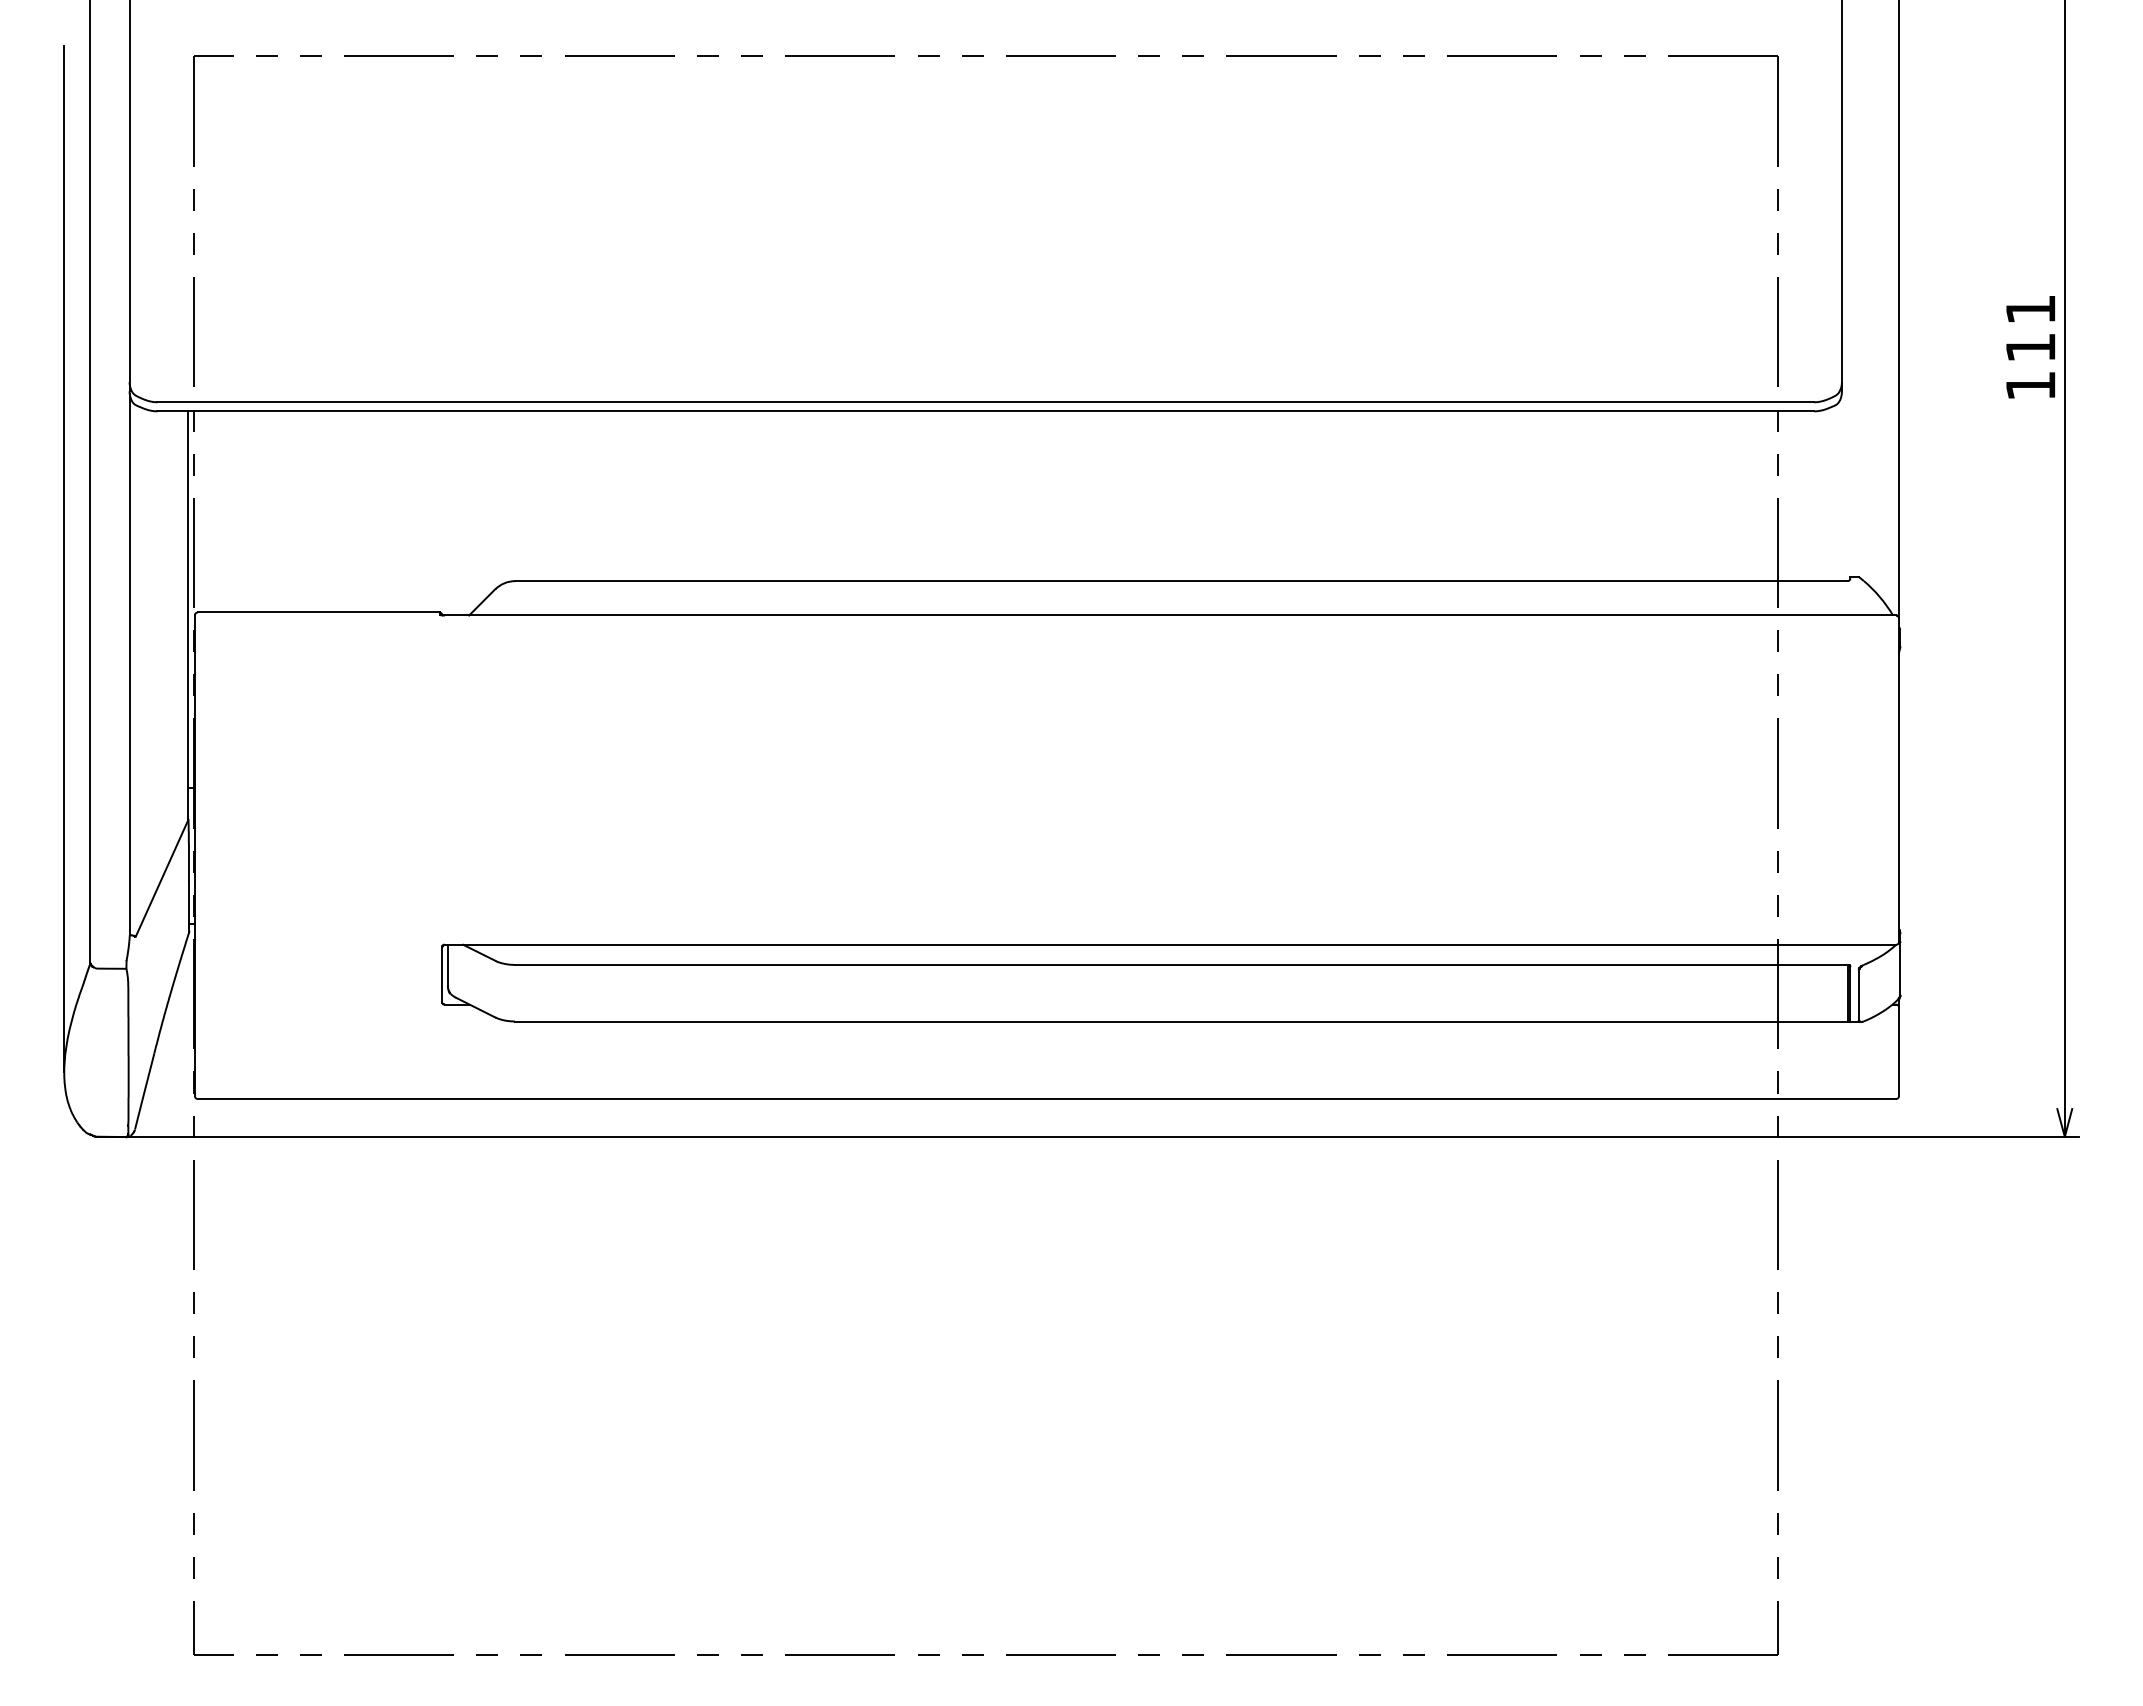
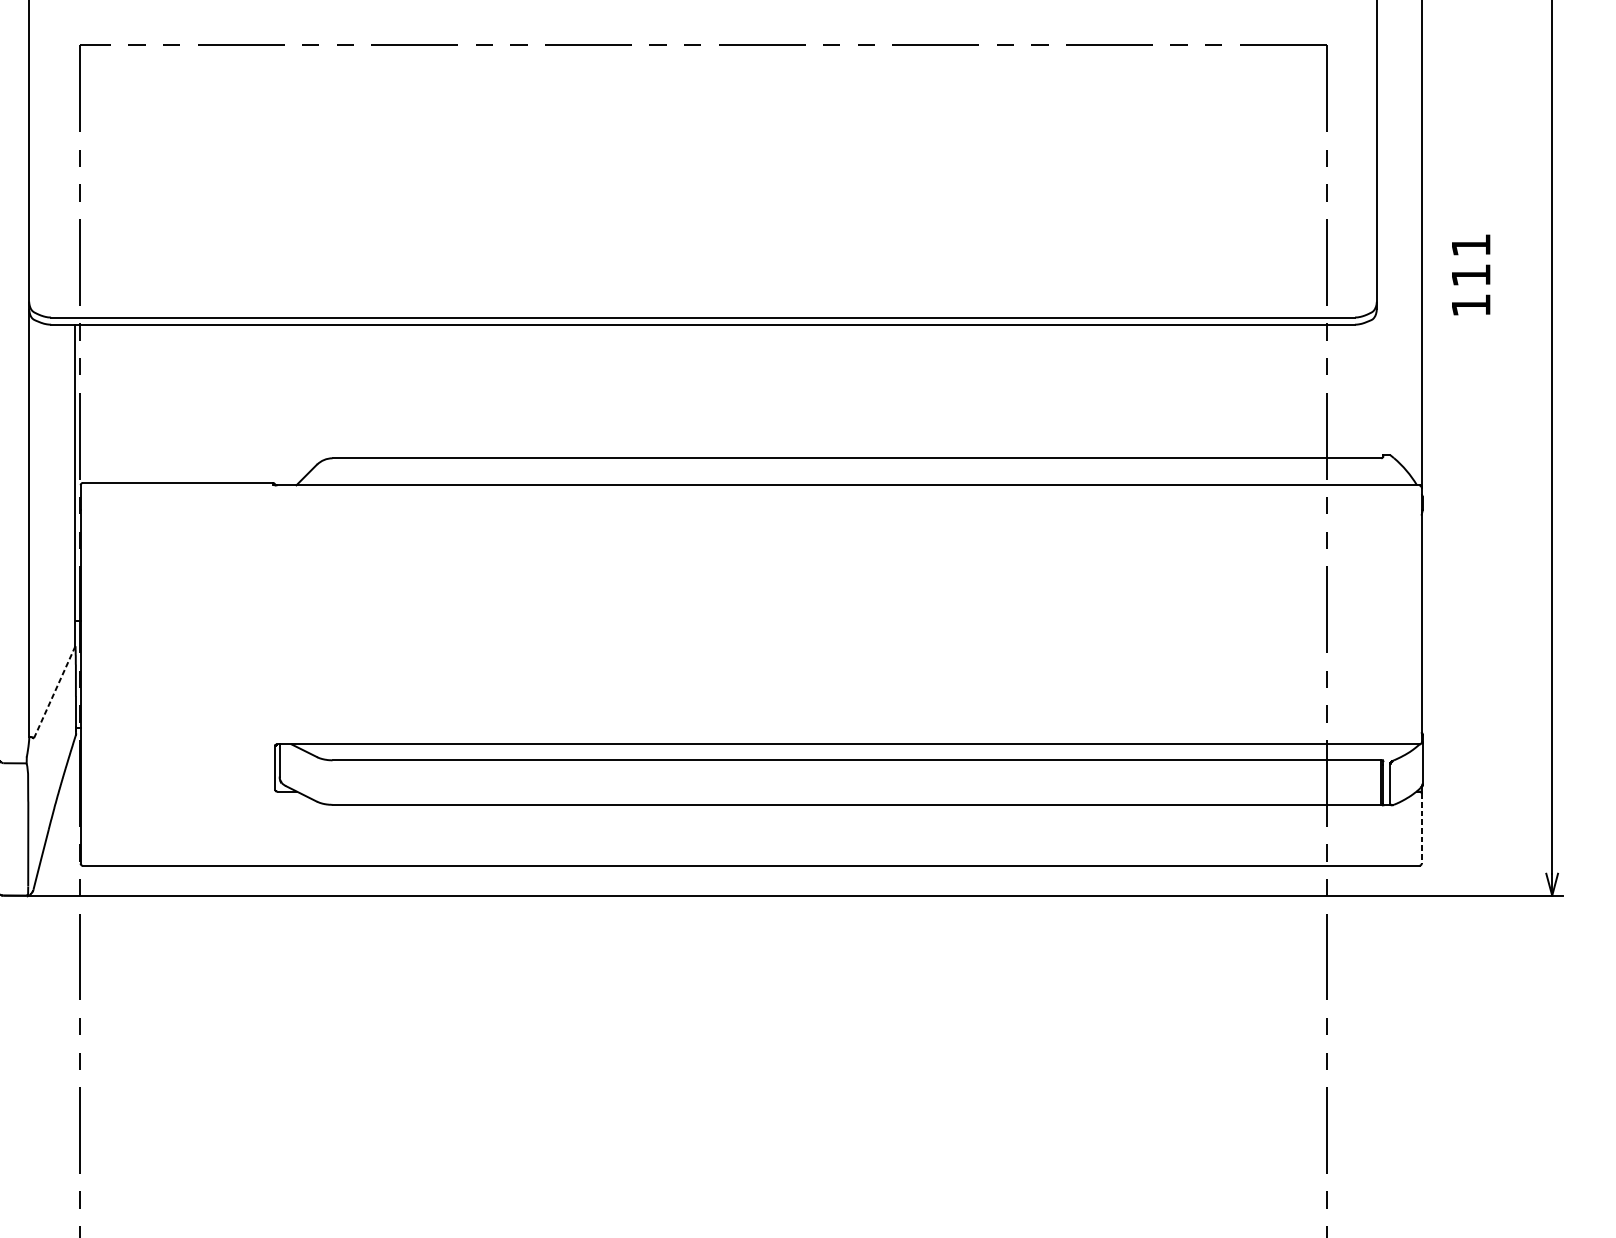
text: (2030, 347) -> (1470, 275), moved
line: (162, 877) -> (55, 691), solid -> dashed
line: (1899, 1051) -> (1422, 828), solid -> dashed

